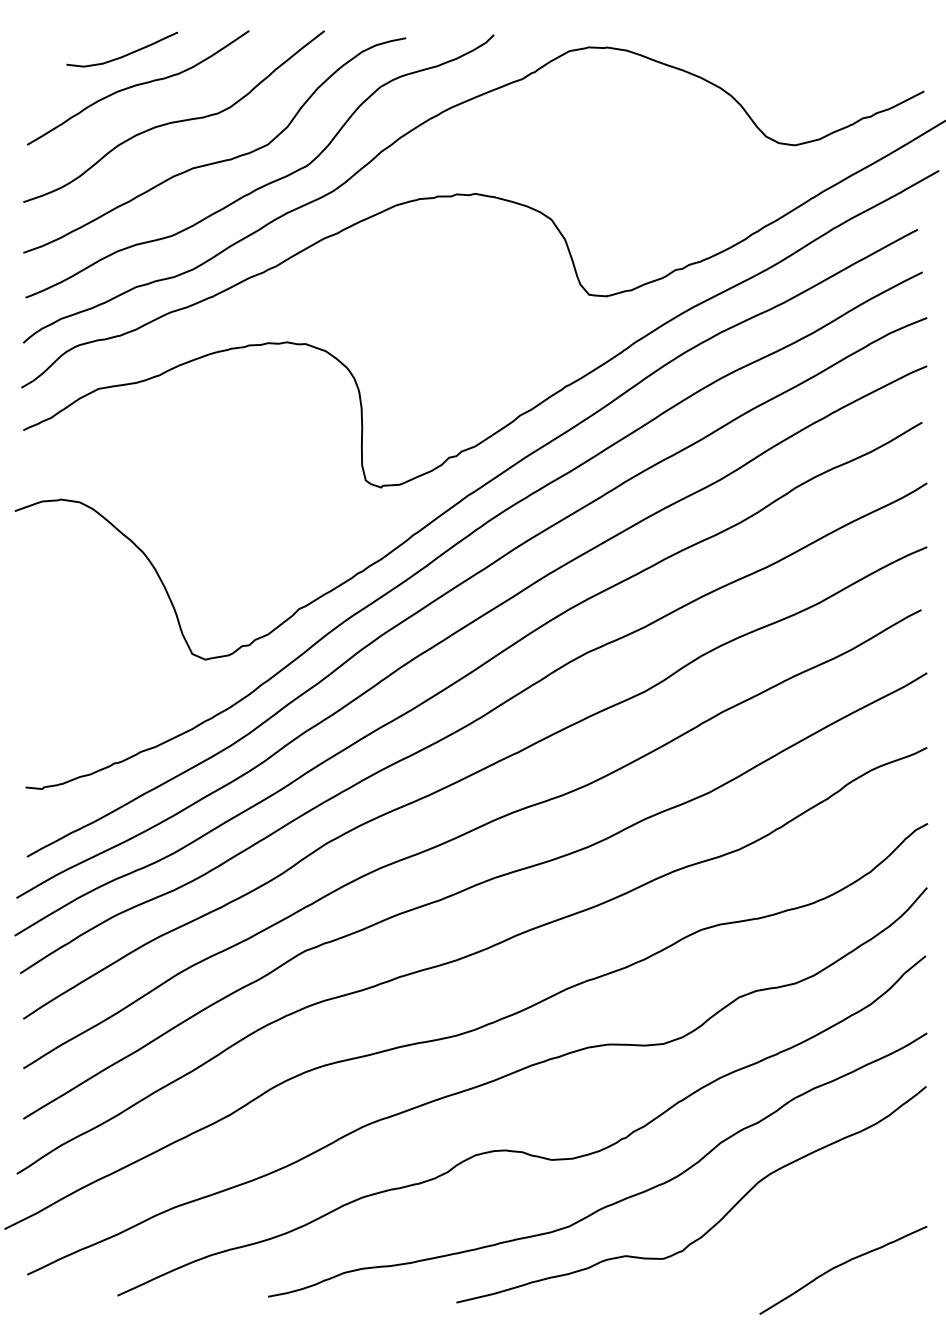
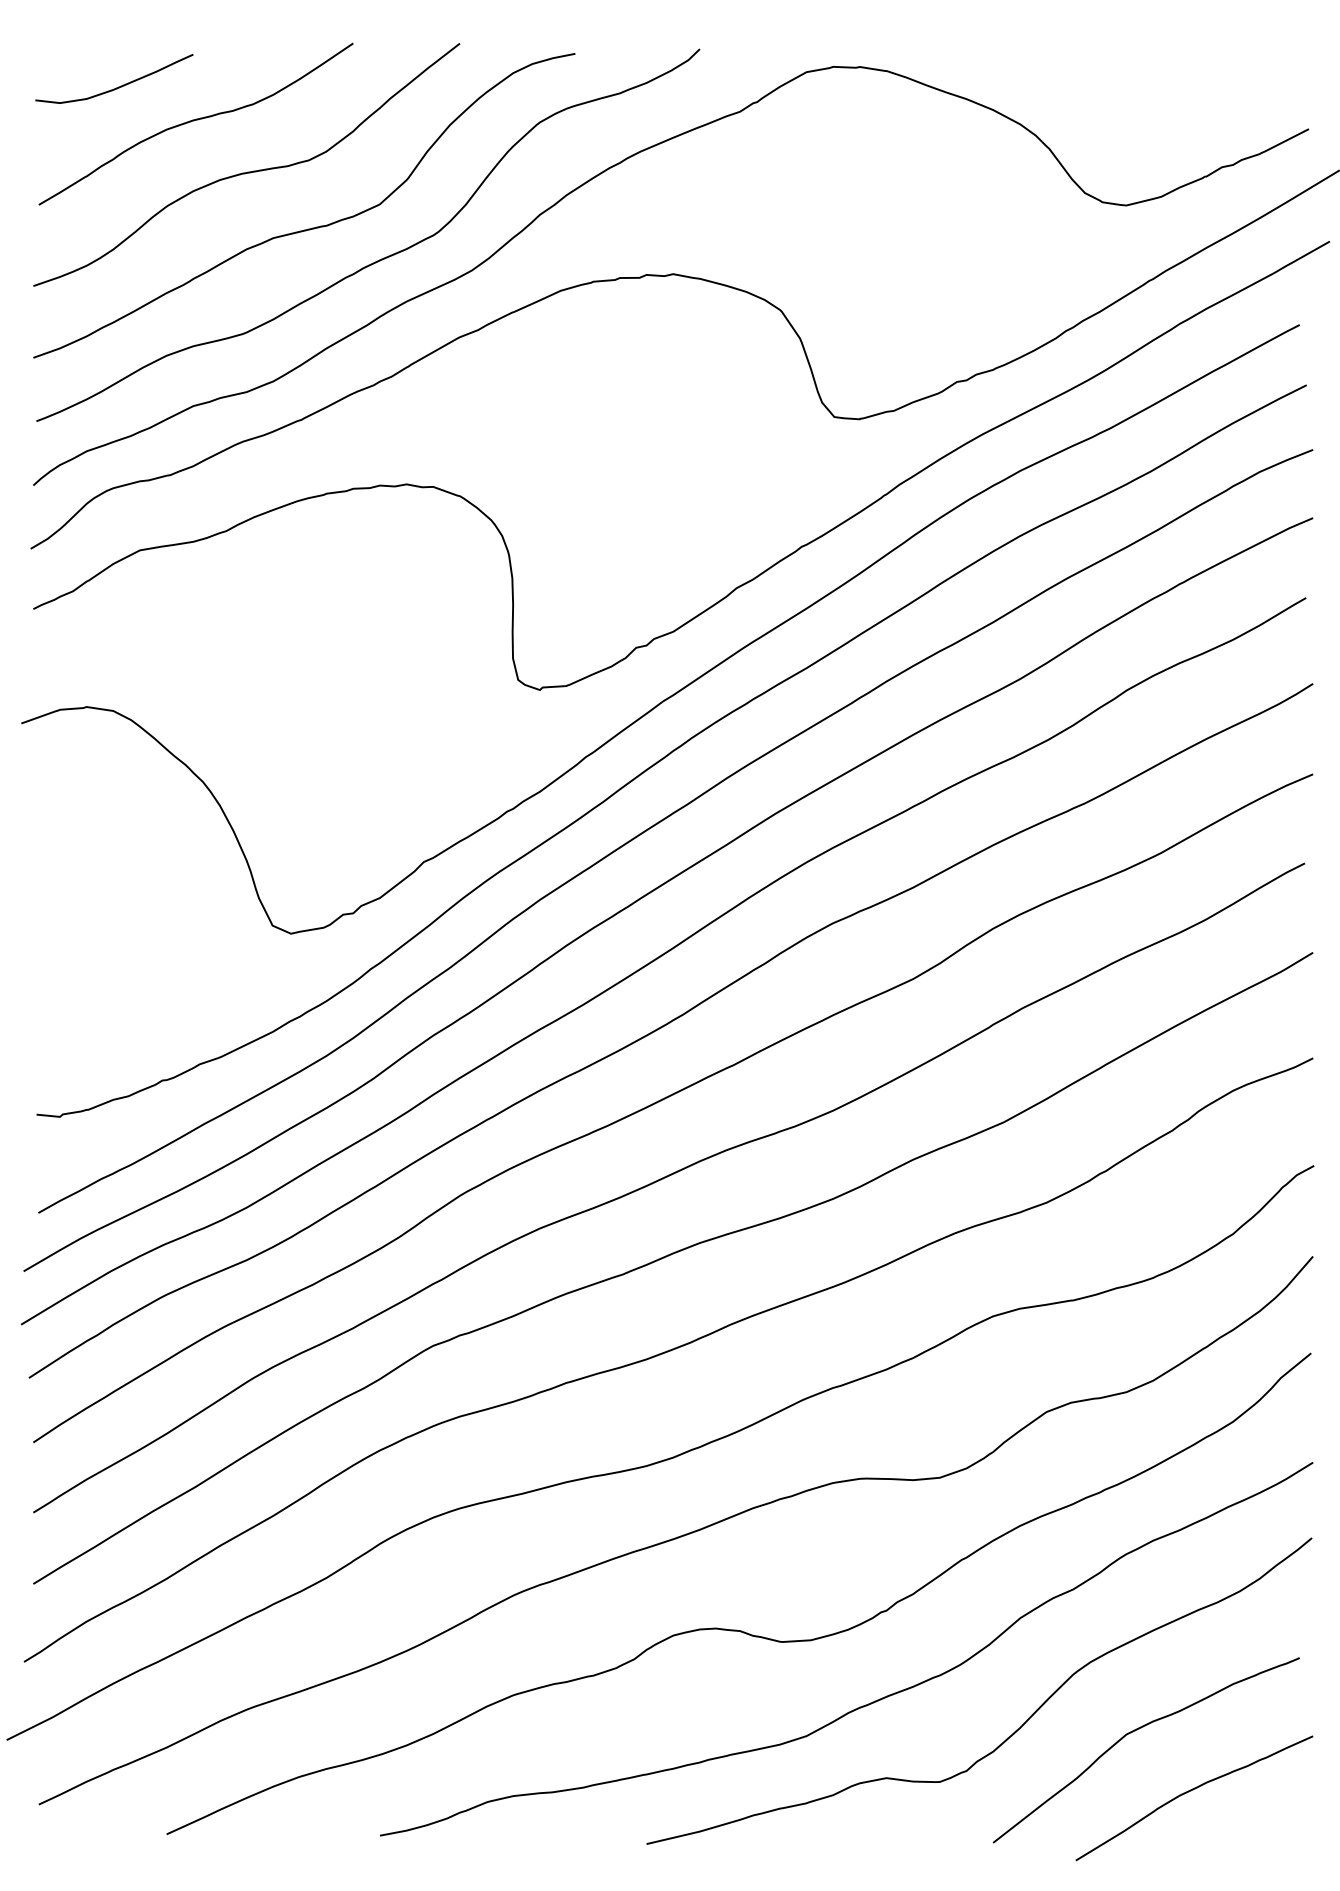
curve: (125, 54) -> (118, 86), moved
curve: (801, 1223) -> (1135, 1731), added

